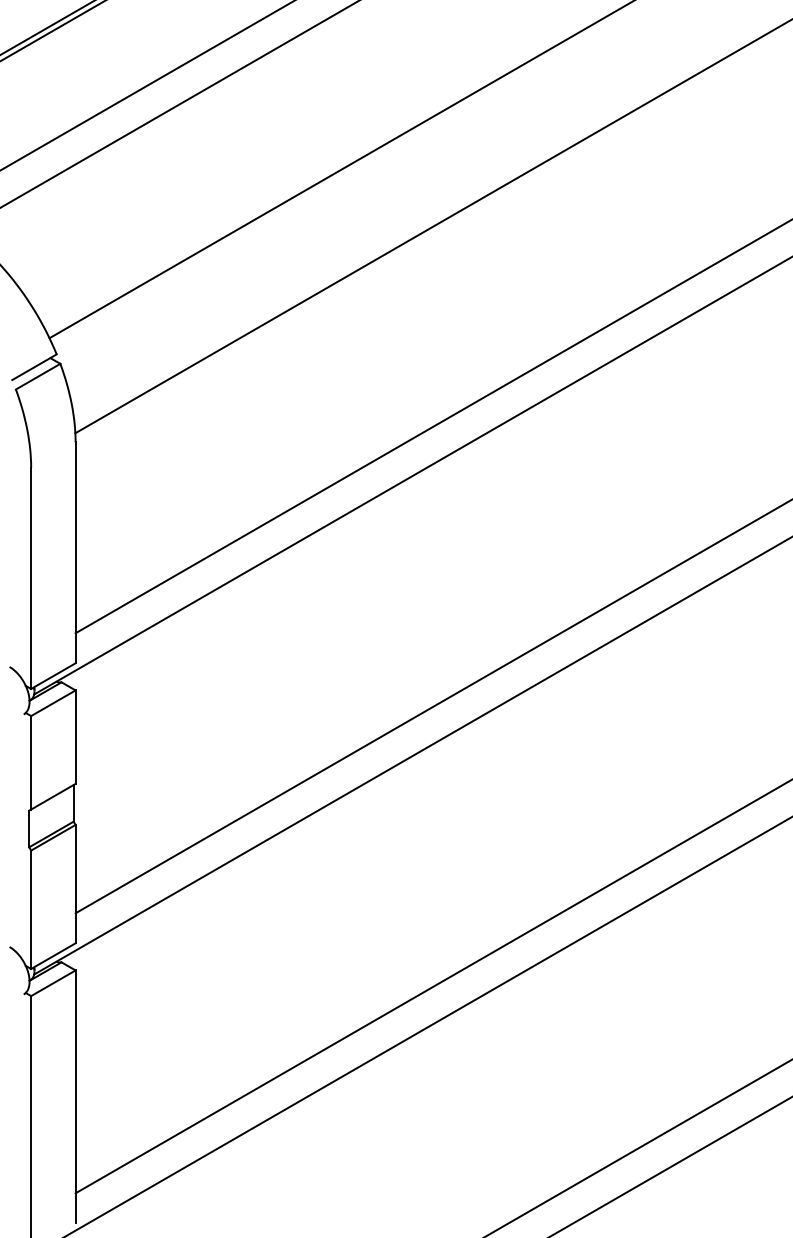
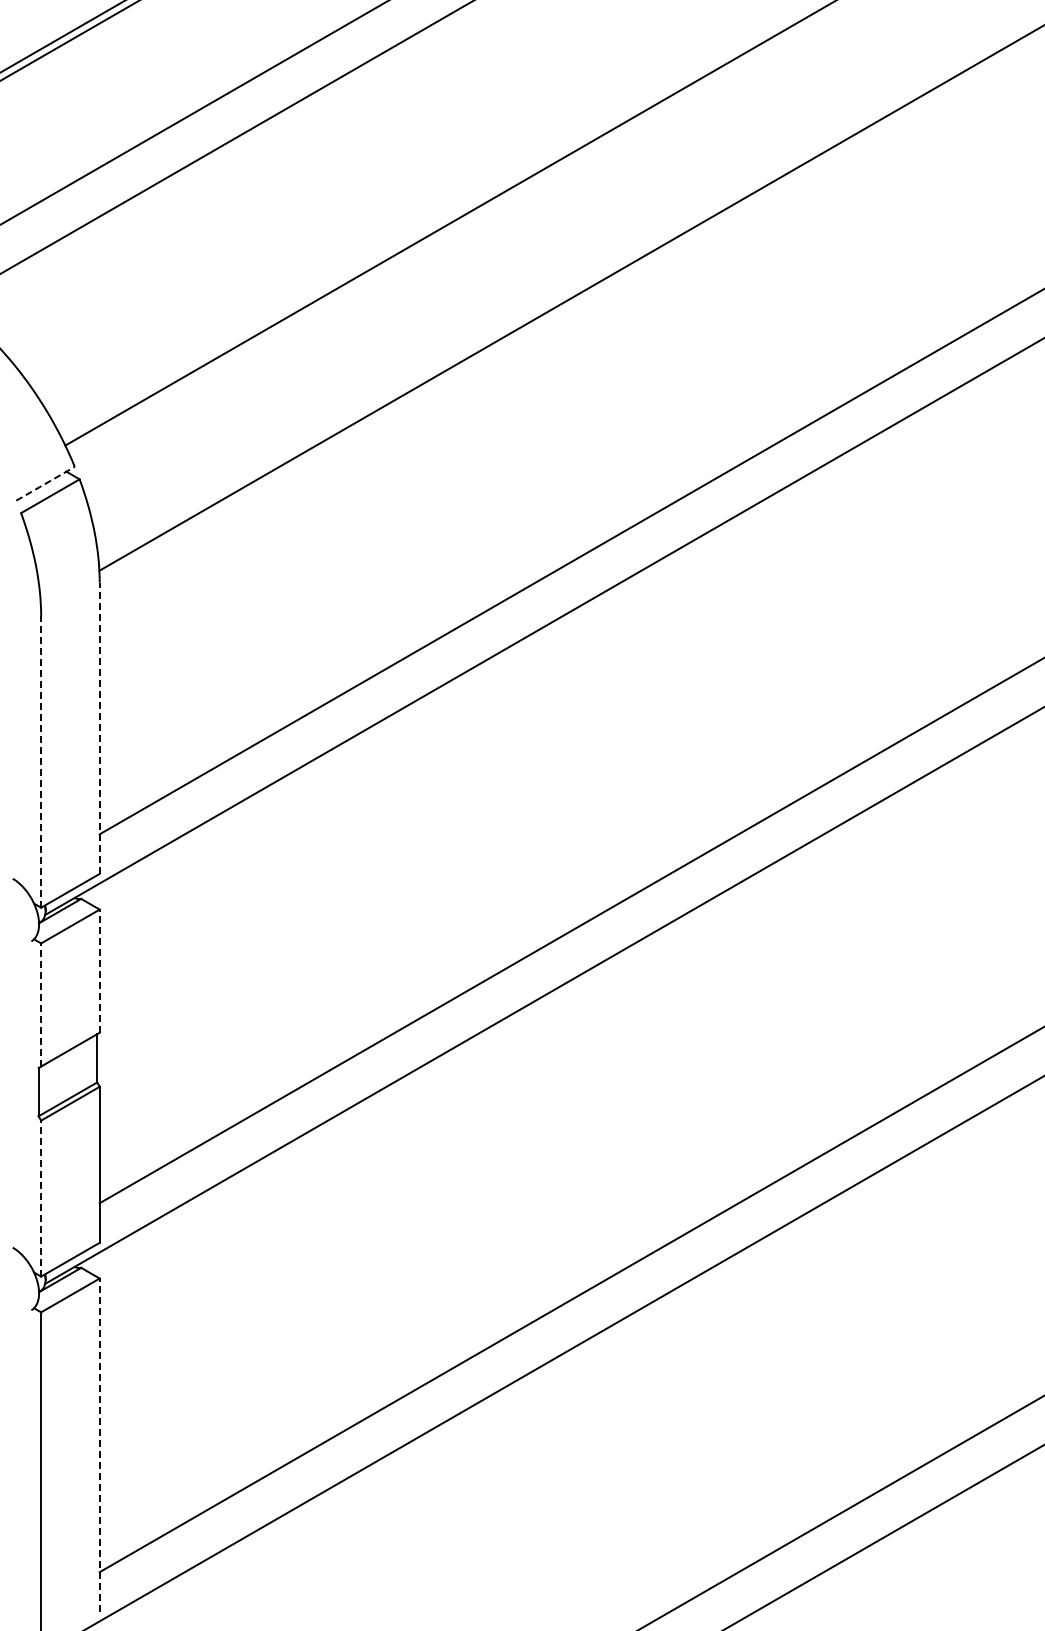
line: (34, 367) -> (45, 483), solid -> dashed
line: (75, 552) -> (99, 728), solid -> dashed
line: (31, 578) -> (41, 762), solid -> dashed
line: (75, 737) -> (99, 971), solid -> dashed
line: (31, 762) -> (41, 1004), solid -> dashed
line: (31, 909) -> (41, 1198), solid -> dashed
line: (75, 1097) -> (99, 1445), solid -> dashed

